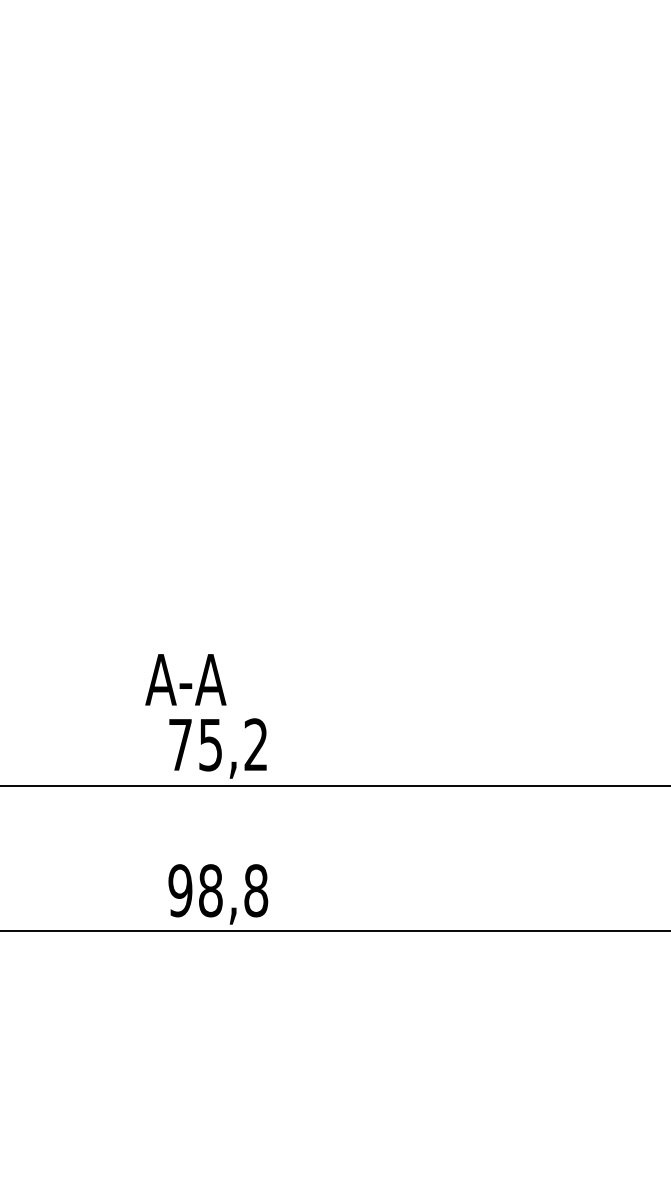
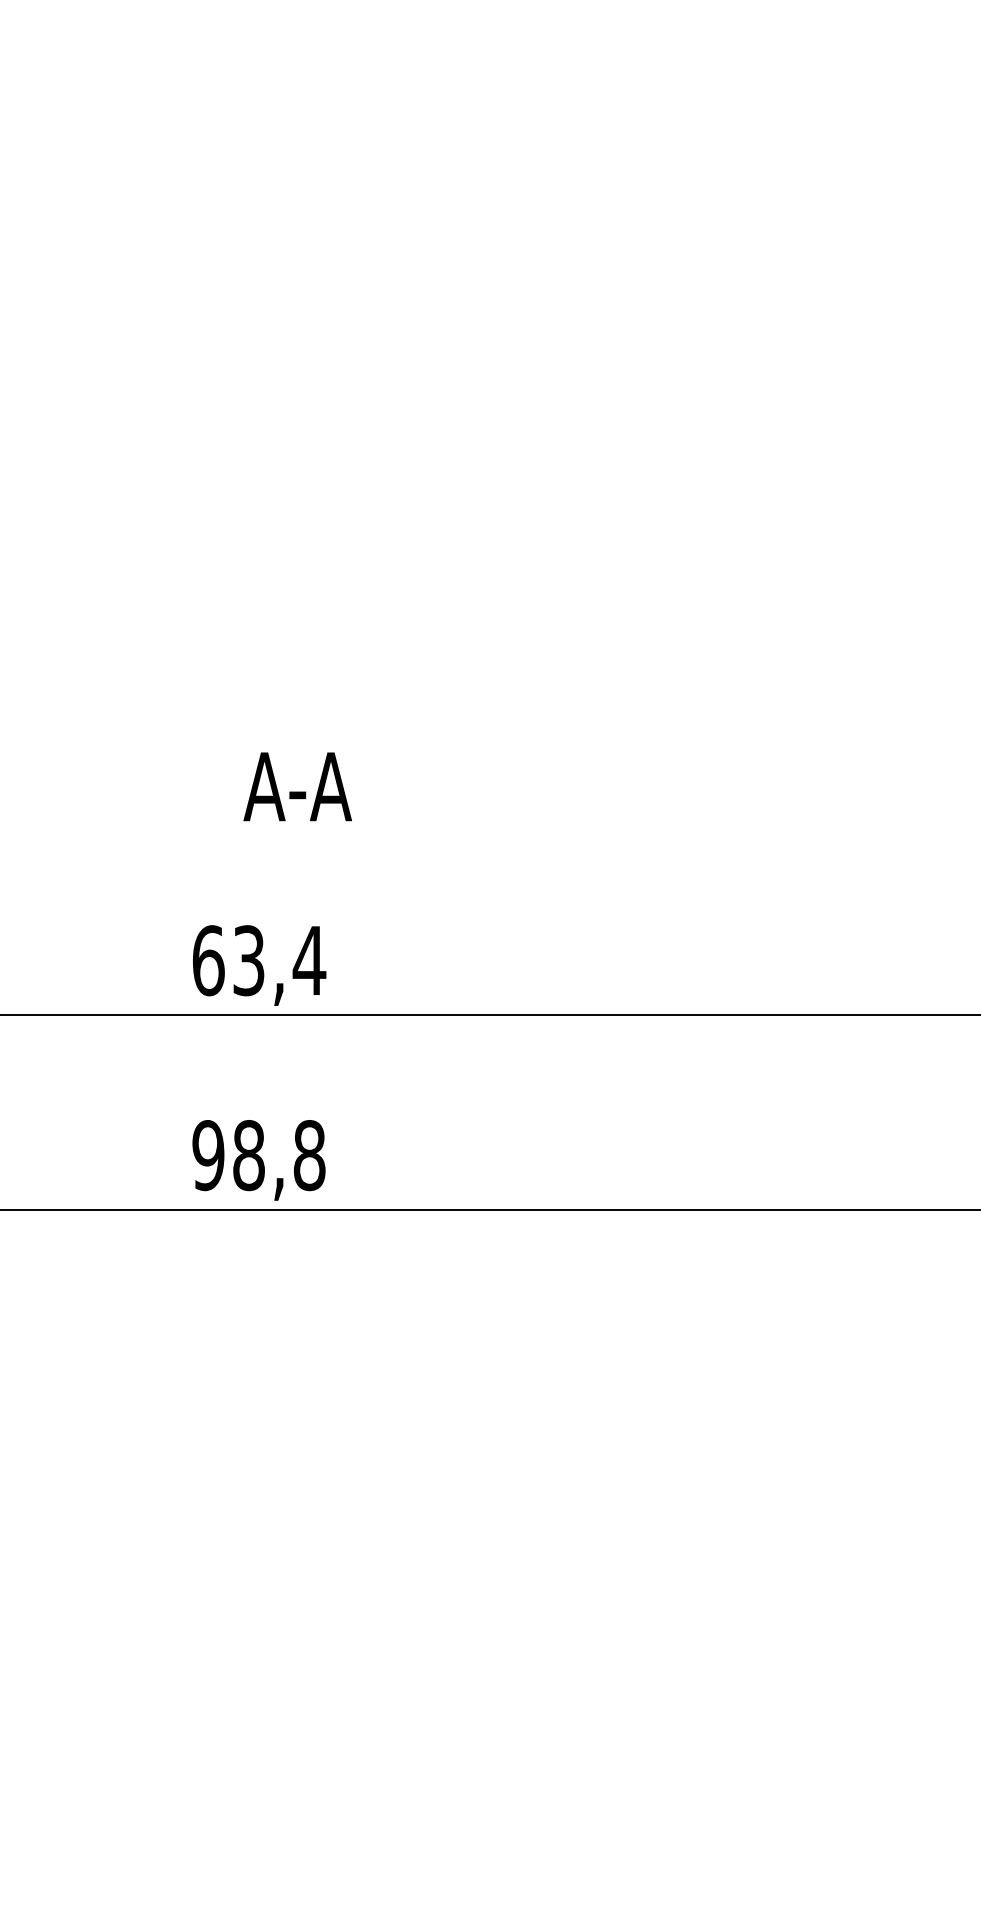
text: (185, 679) -> (297, 786), moved
text: (218, 744) -> (259, 960), 75,2 -> 63,4

